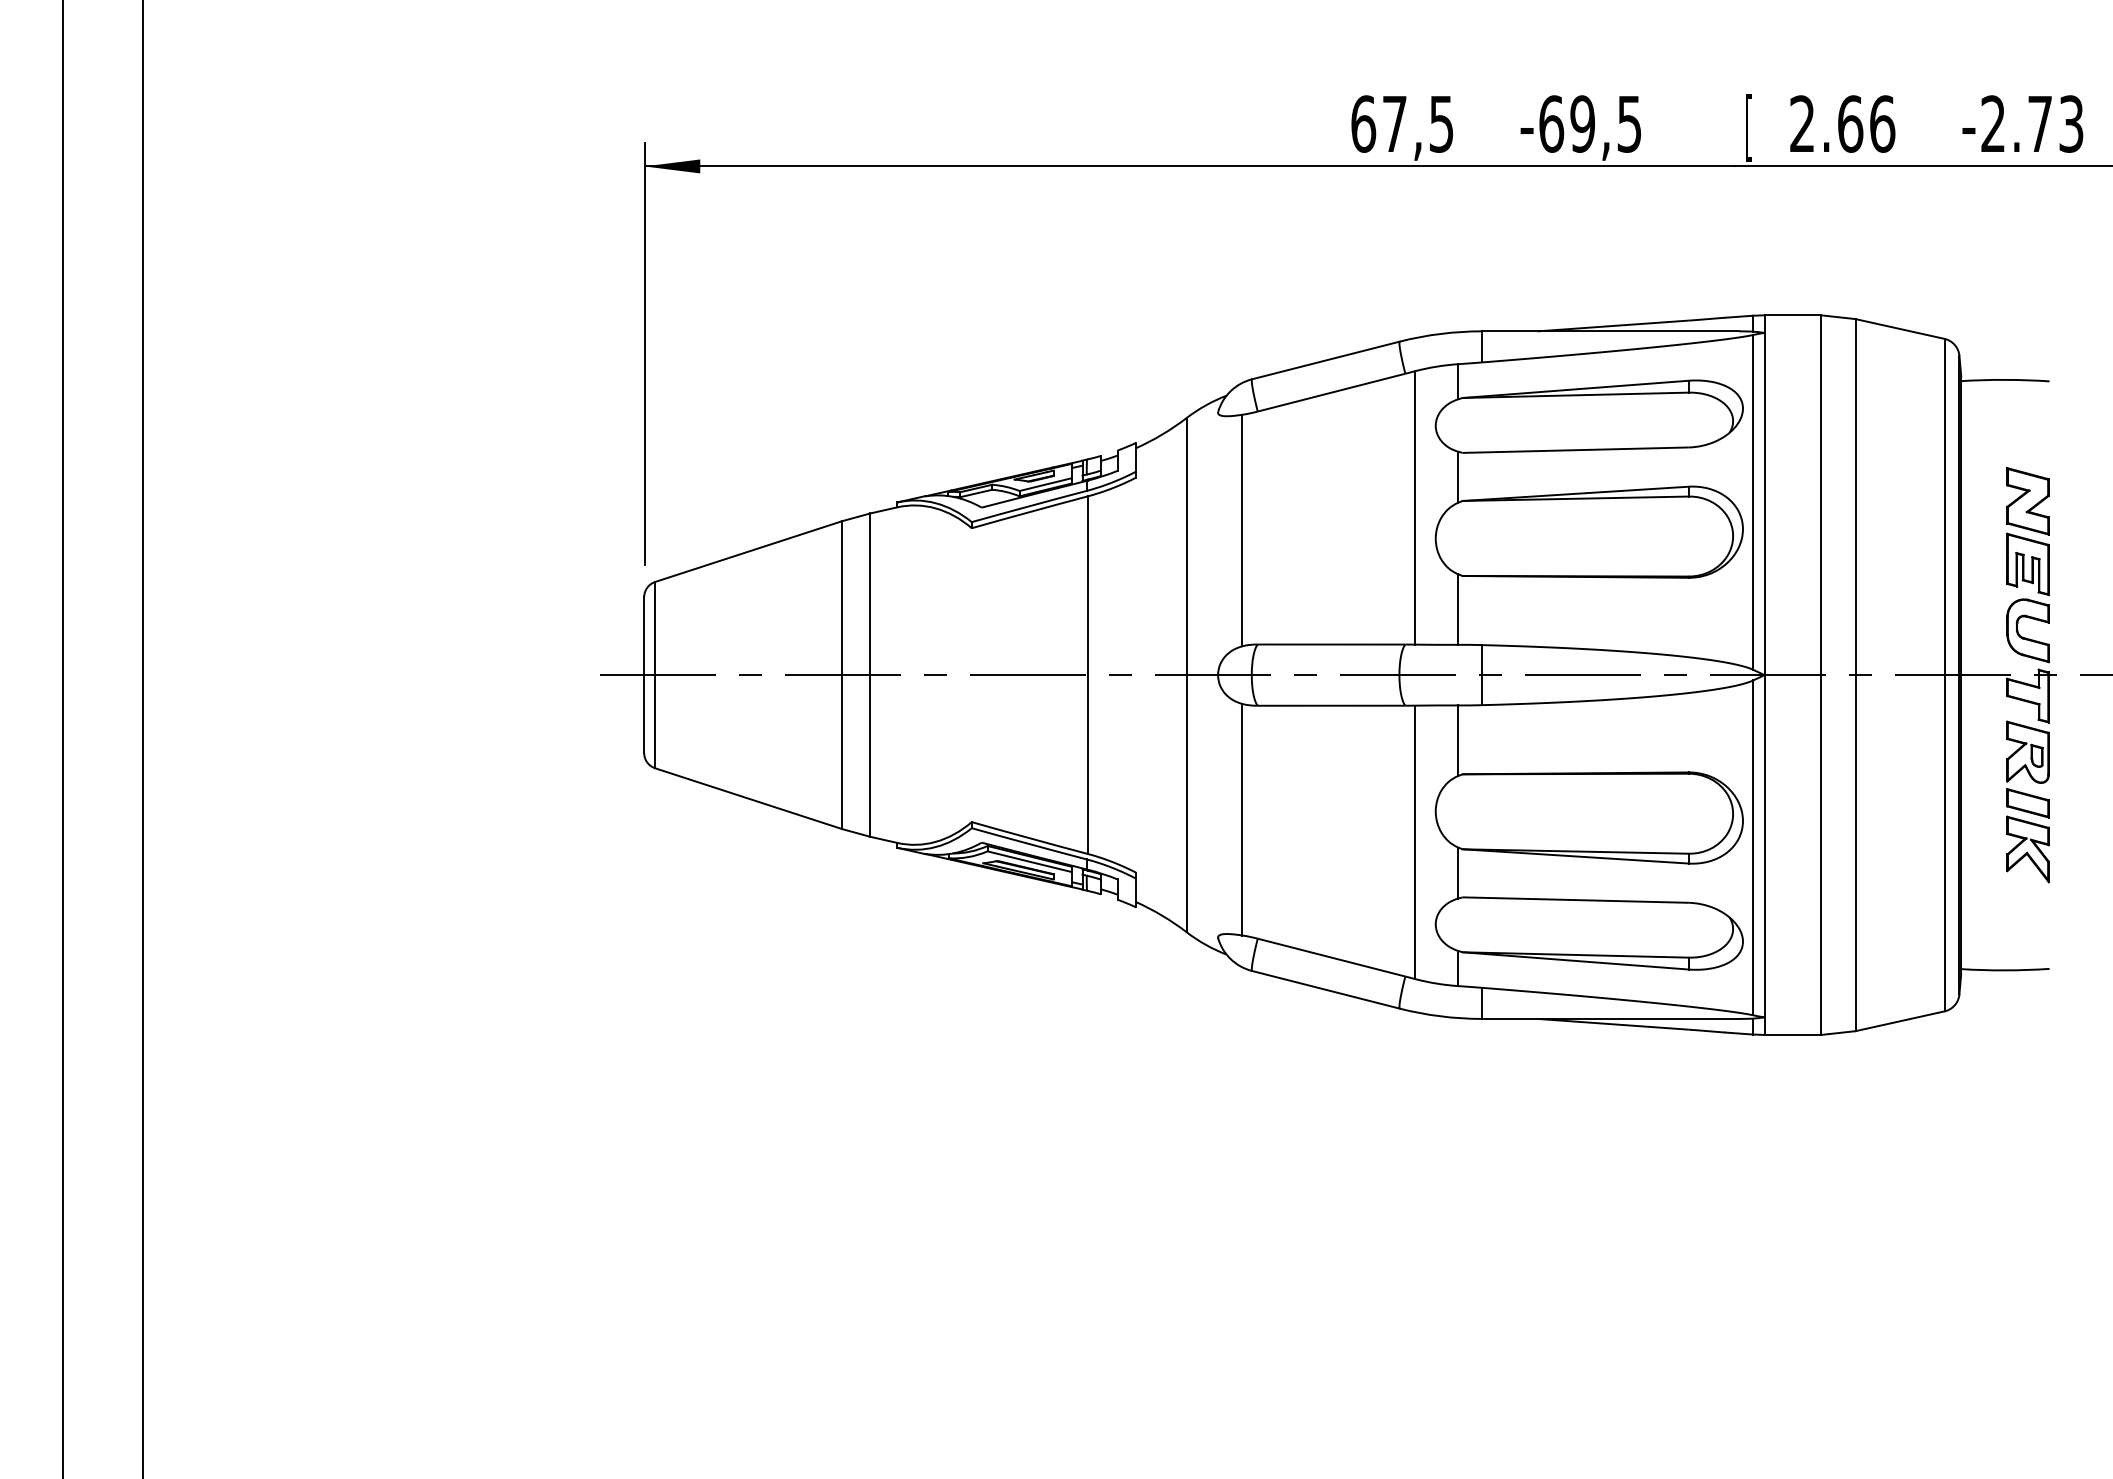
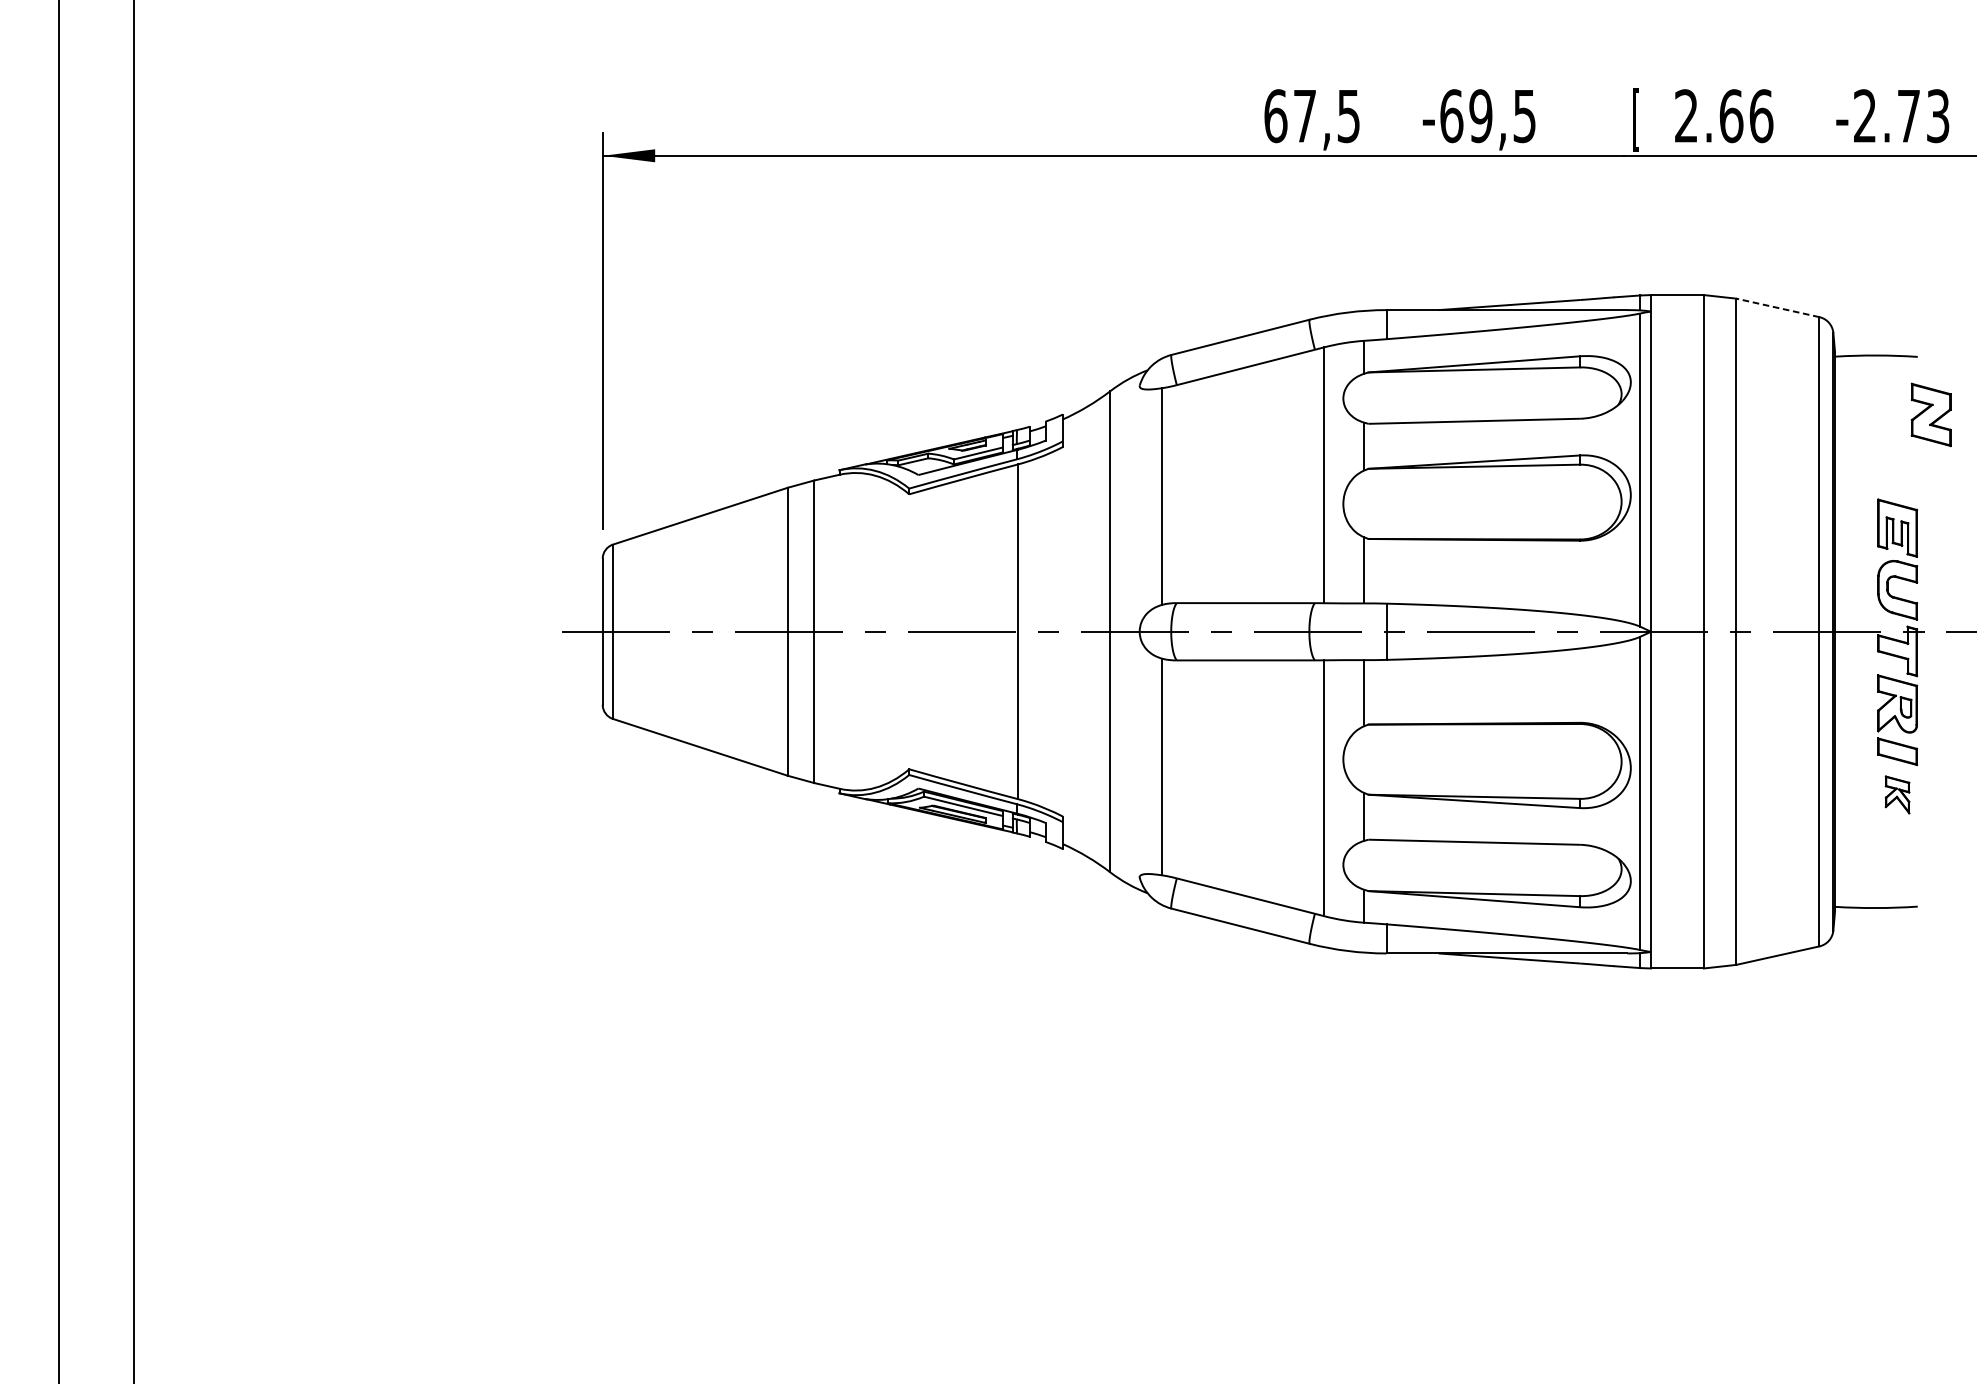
line: (1900, 328) -> (1778, 307), solid -> dashed
part: (2027, 501) -> (1930, 415), moved
part: (2027, 849) -> (1897, 794), size x0.6

